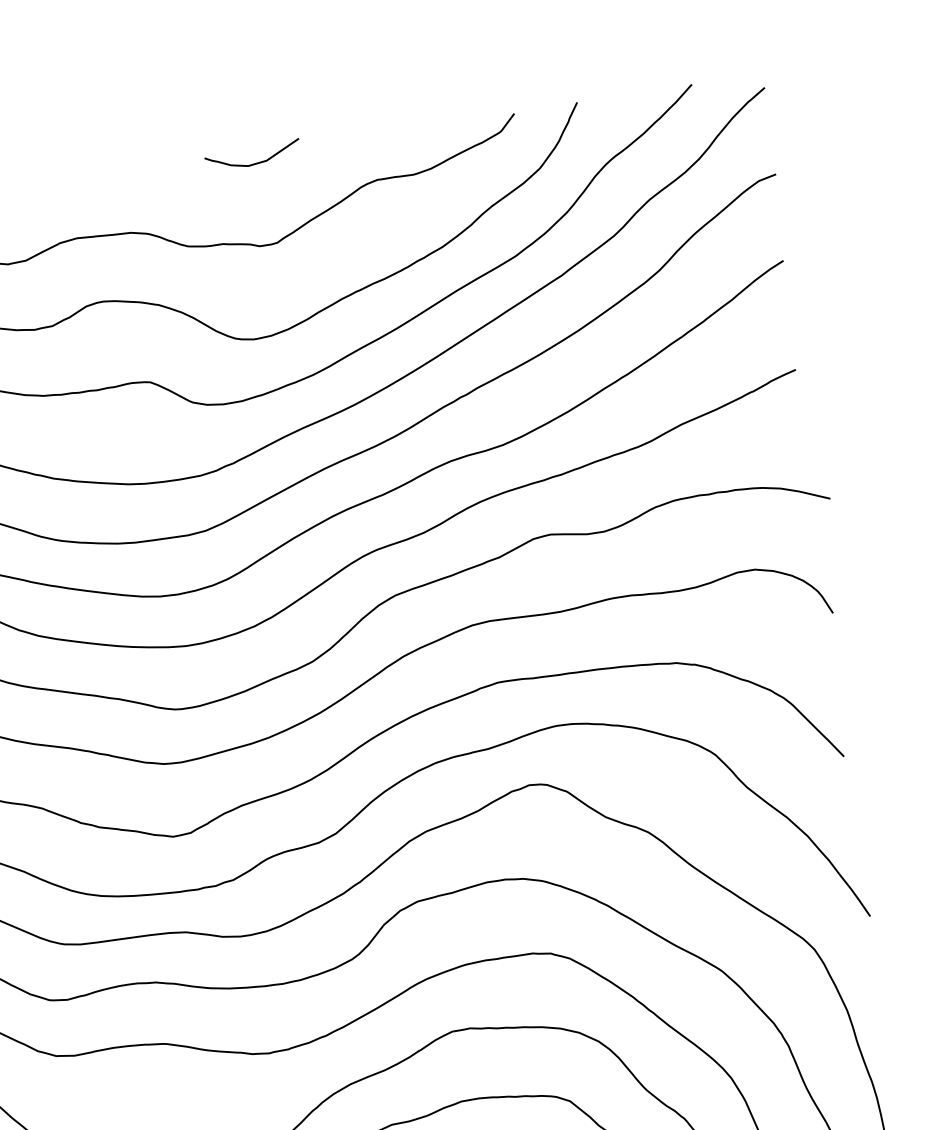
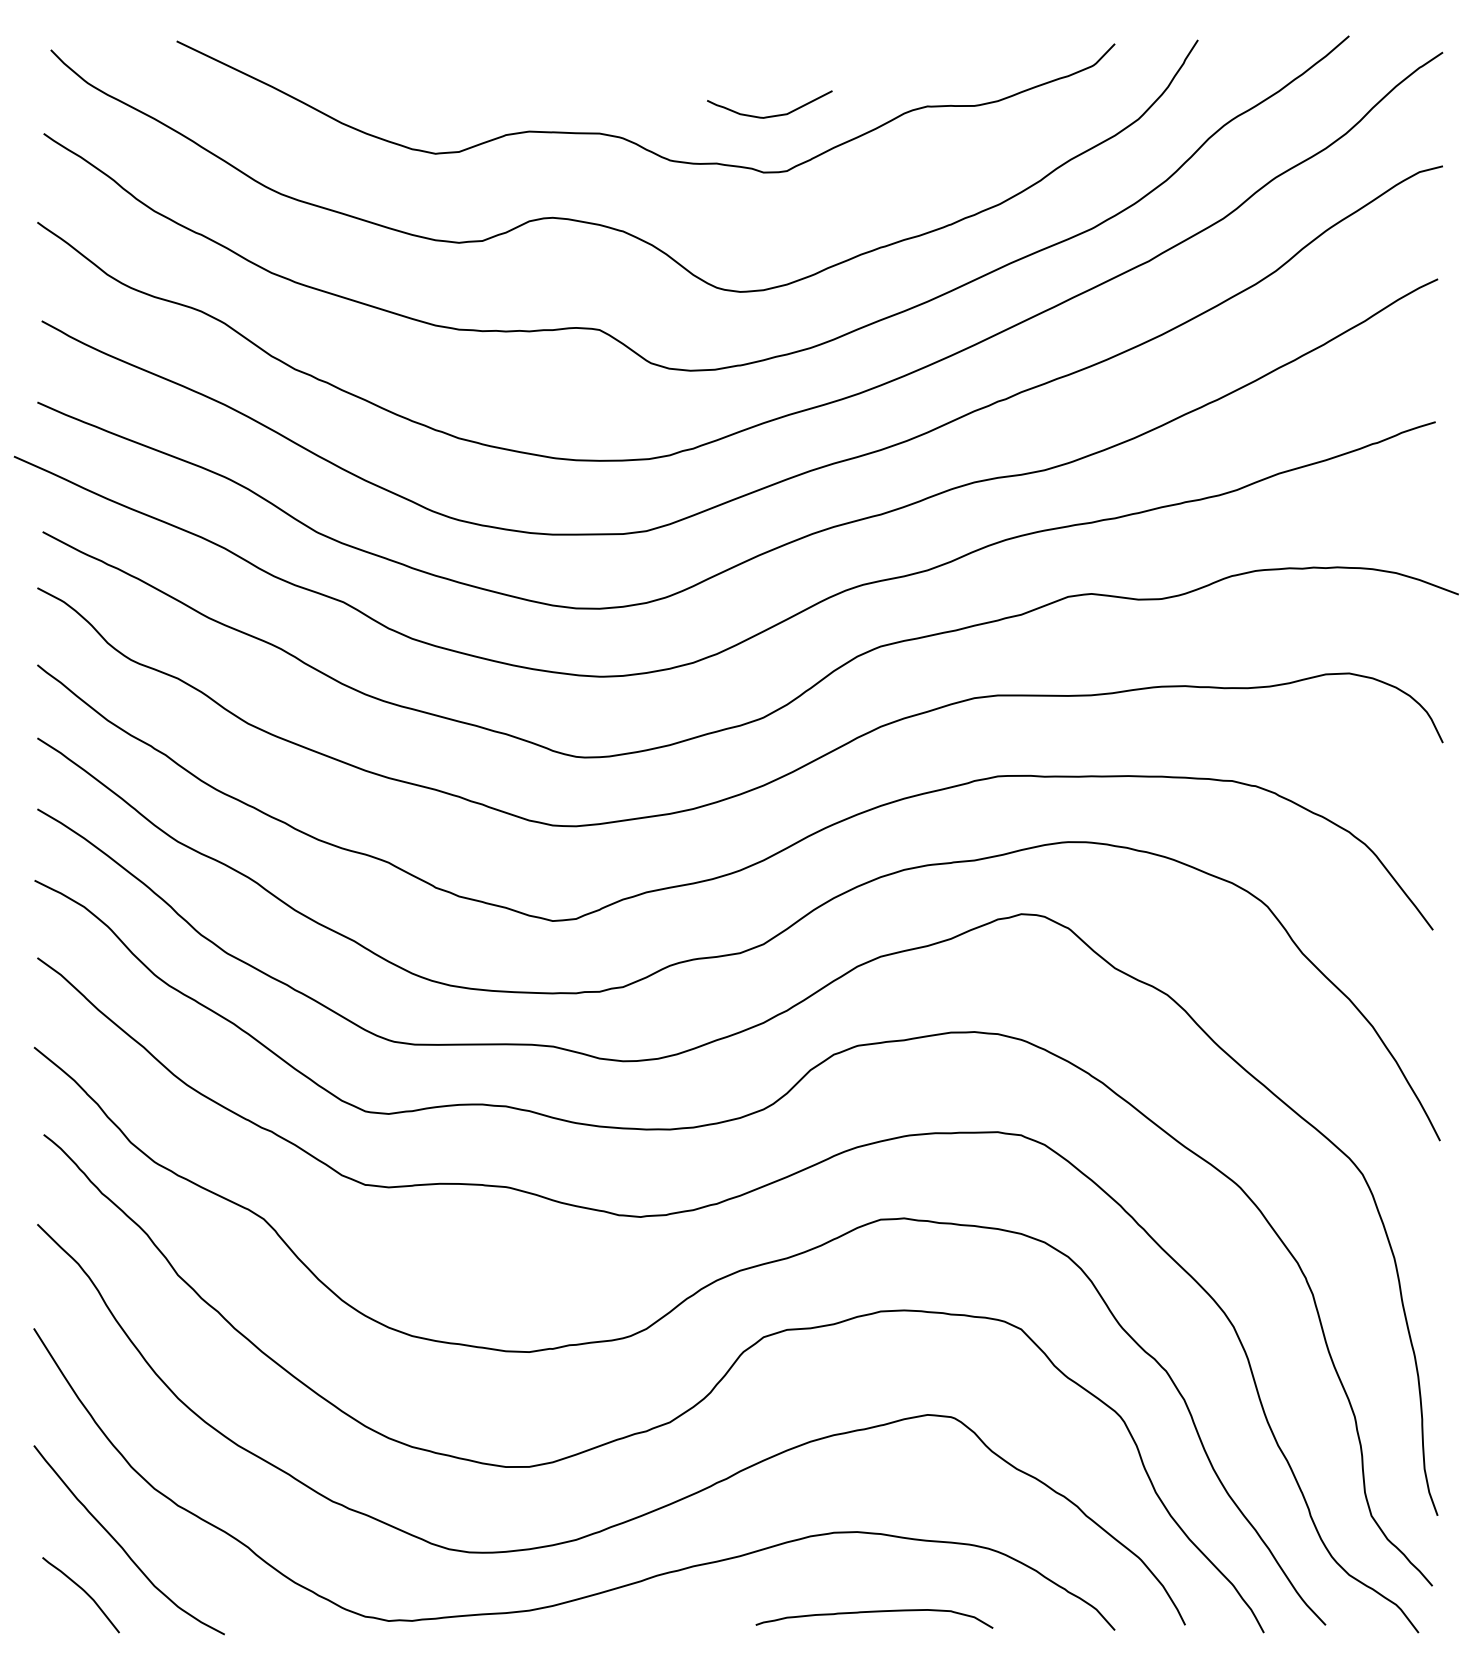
curve: (254, 163) -> (770, 115), moved

